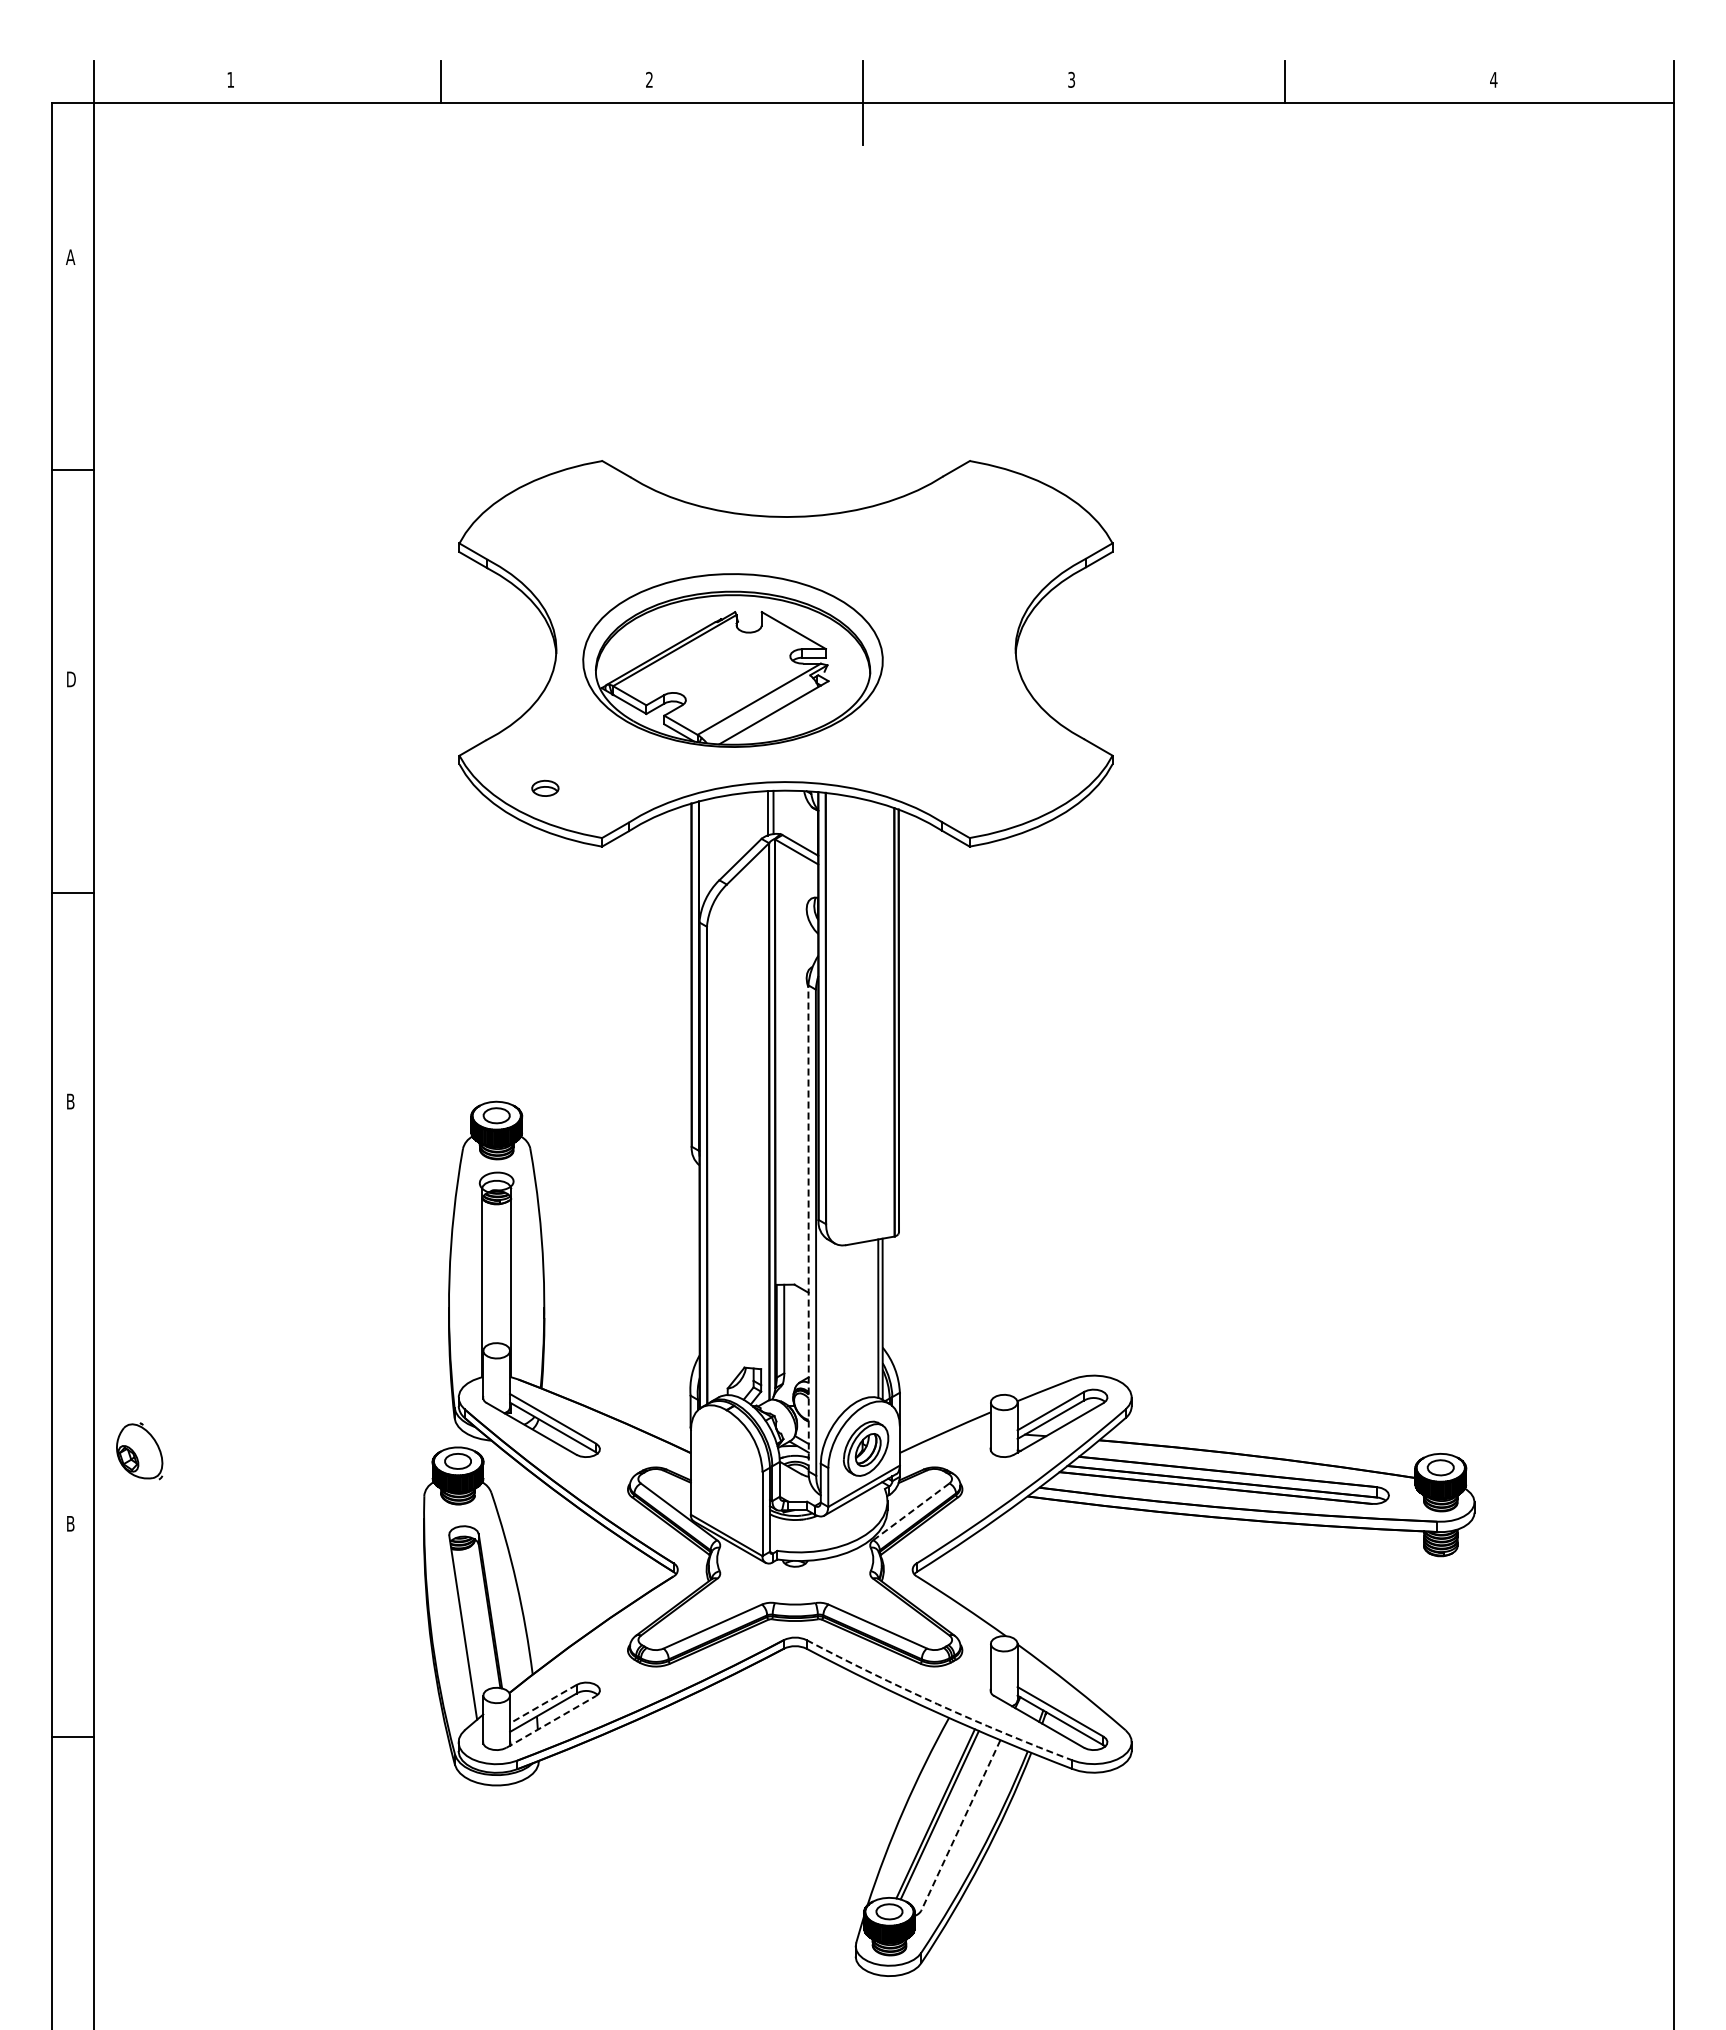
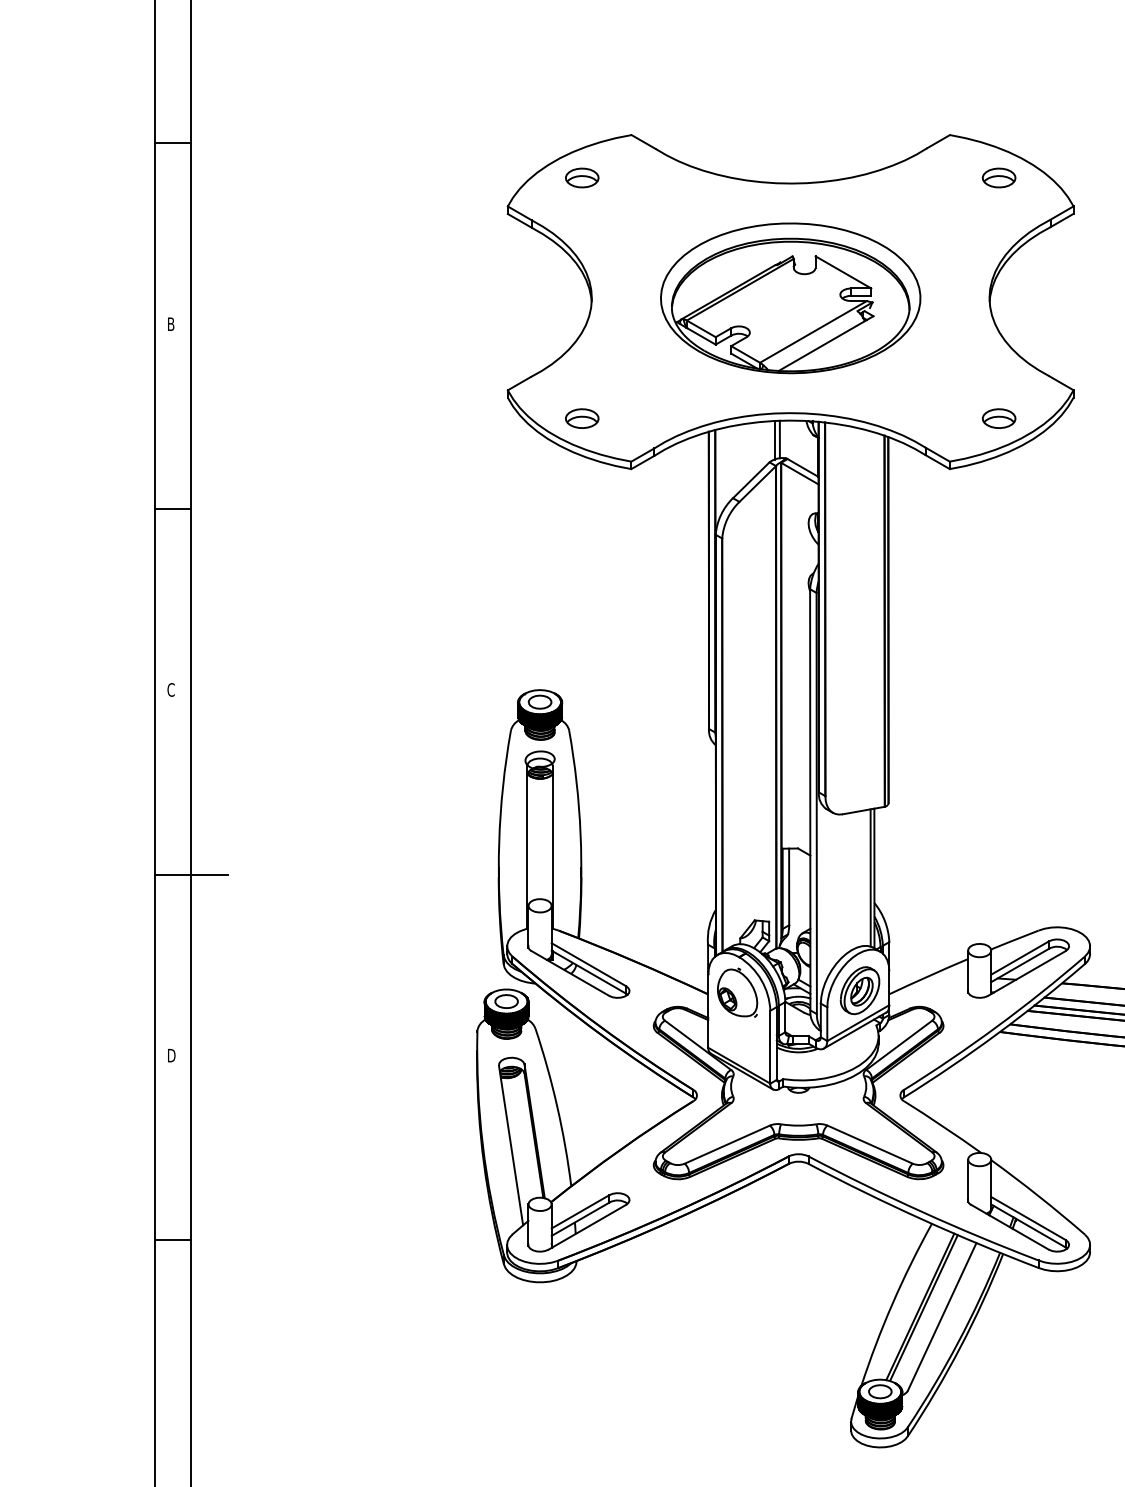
part: (545, 510) -> (582, 177), added
part: (1026, 510) -> (999, 177), added
part: (732, 660) -> (790, 298), moved
text: (71, 679) -> (171, 324), D -> B
part: (545, 788) -> (582, 418), size x1.43
part: (1026, 788) -> (999, 418), added
text: (70, 1101) -> (170, 689), B -> C
line: (808, 1227) -> (810, 798), dashed -> solid
line: (93, 1314) -> (190, 874), added
part: (139, 1451) -> (737, 993), moved
line: (911, 1511) -> (899, 1044), dashed -> solid
text: (71, 1524) -> (171, 1056), B -> D
line: (542, 1704) -> (579, 1212), dashed -> solid
arc: (937, 1704) -> (921, 1212), dashed -> solid
line: (551, 1721) -> (587, 1226), dashed -> solid
line: (960, 1825) -> (941, 1316), dashed -> solid

